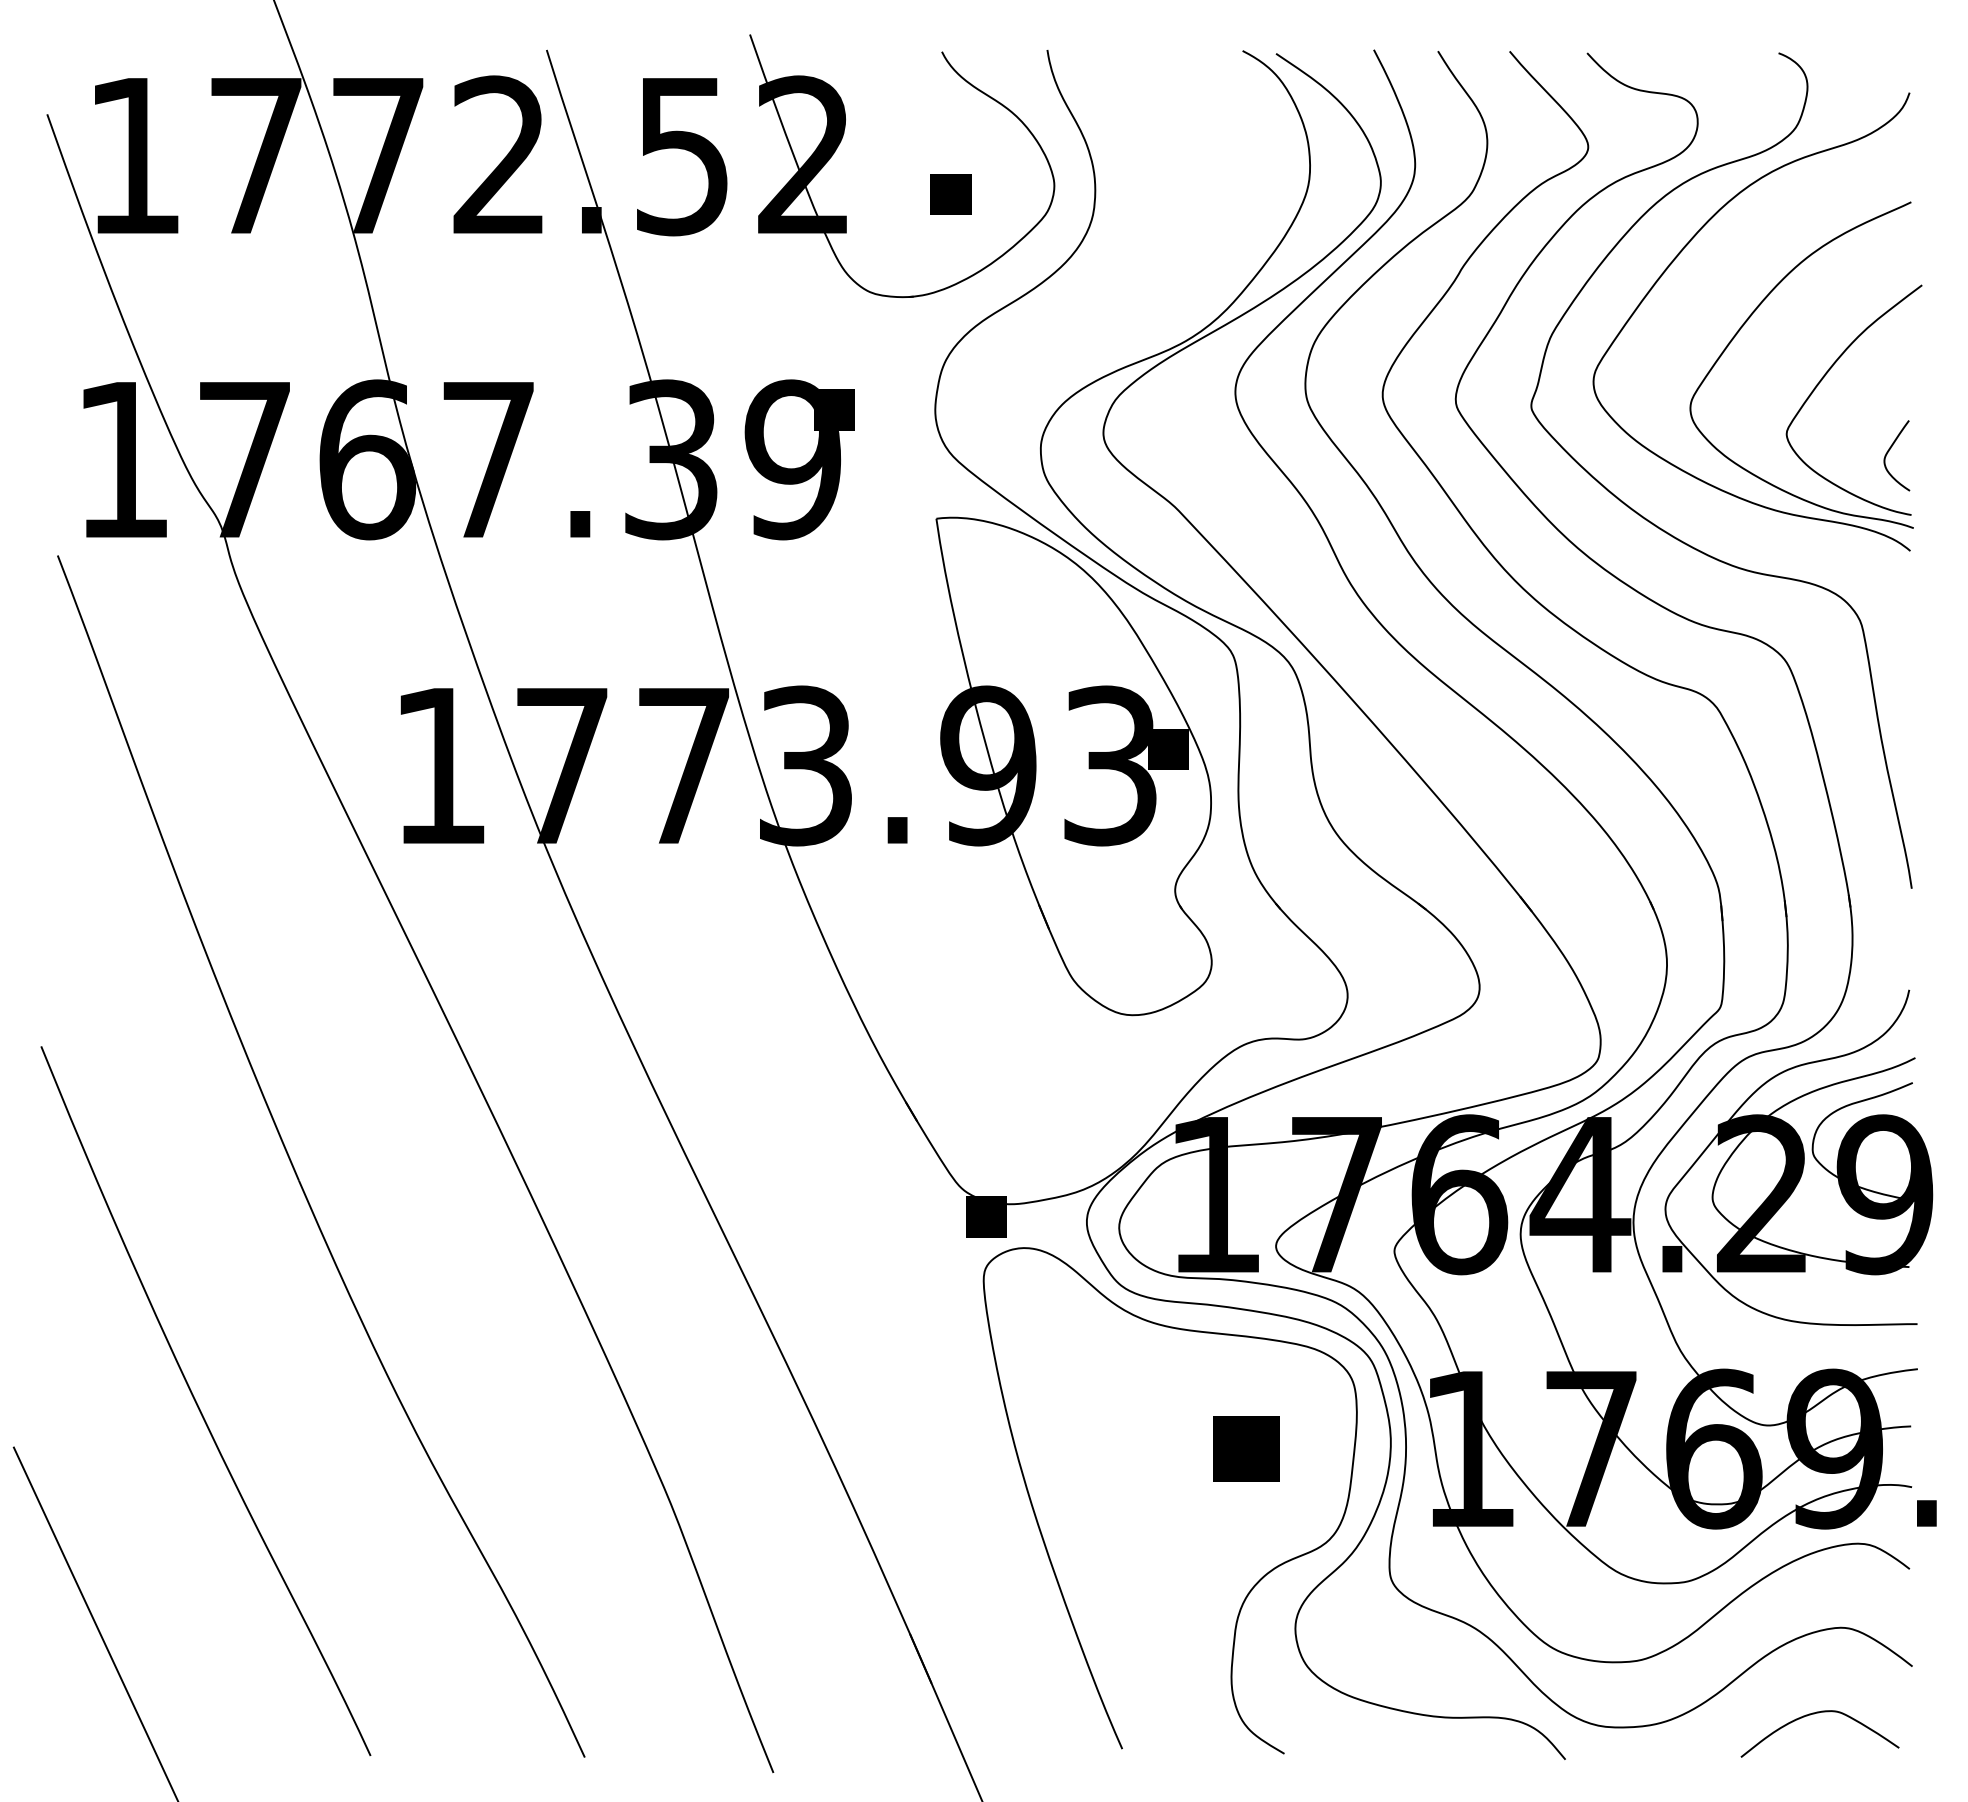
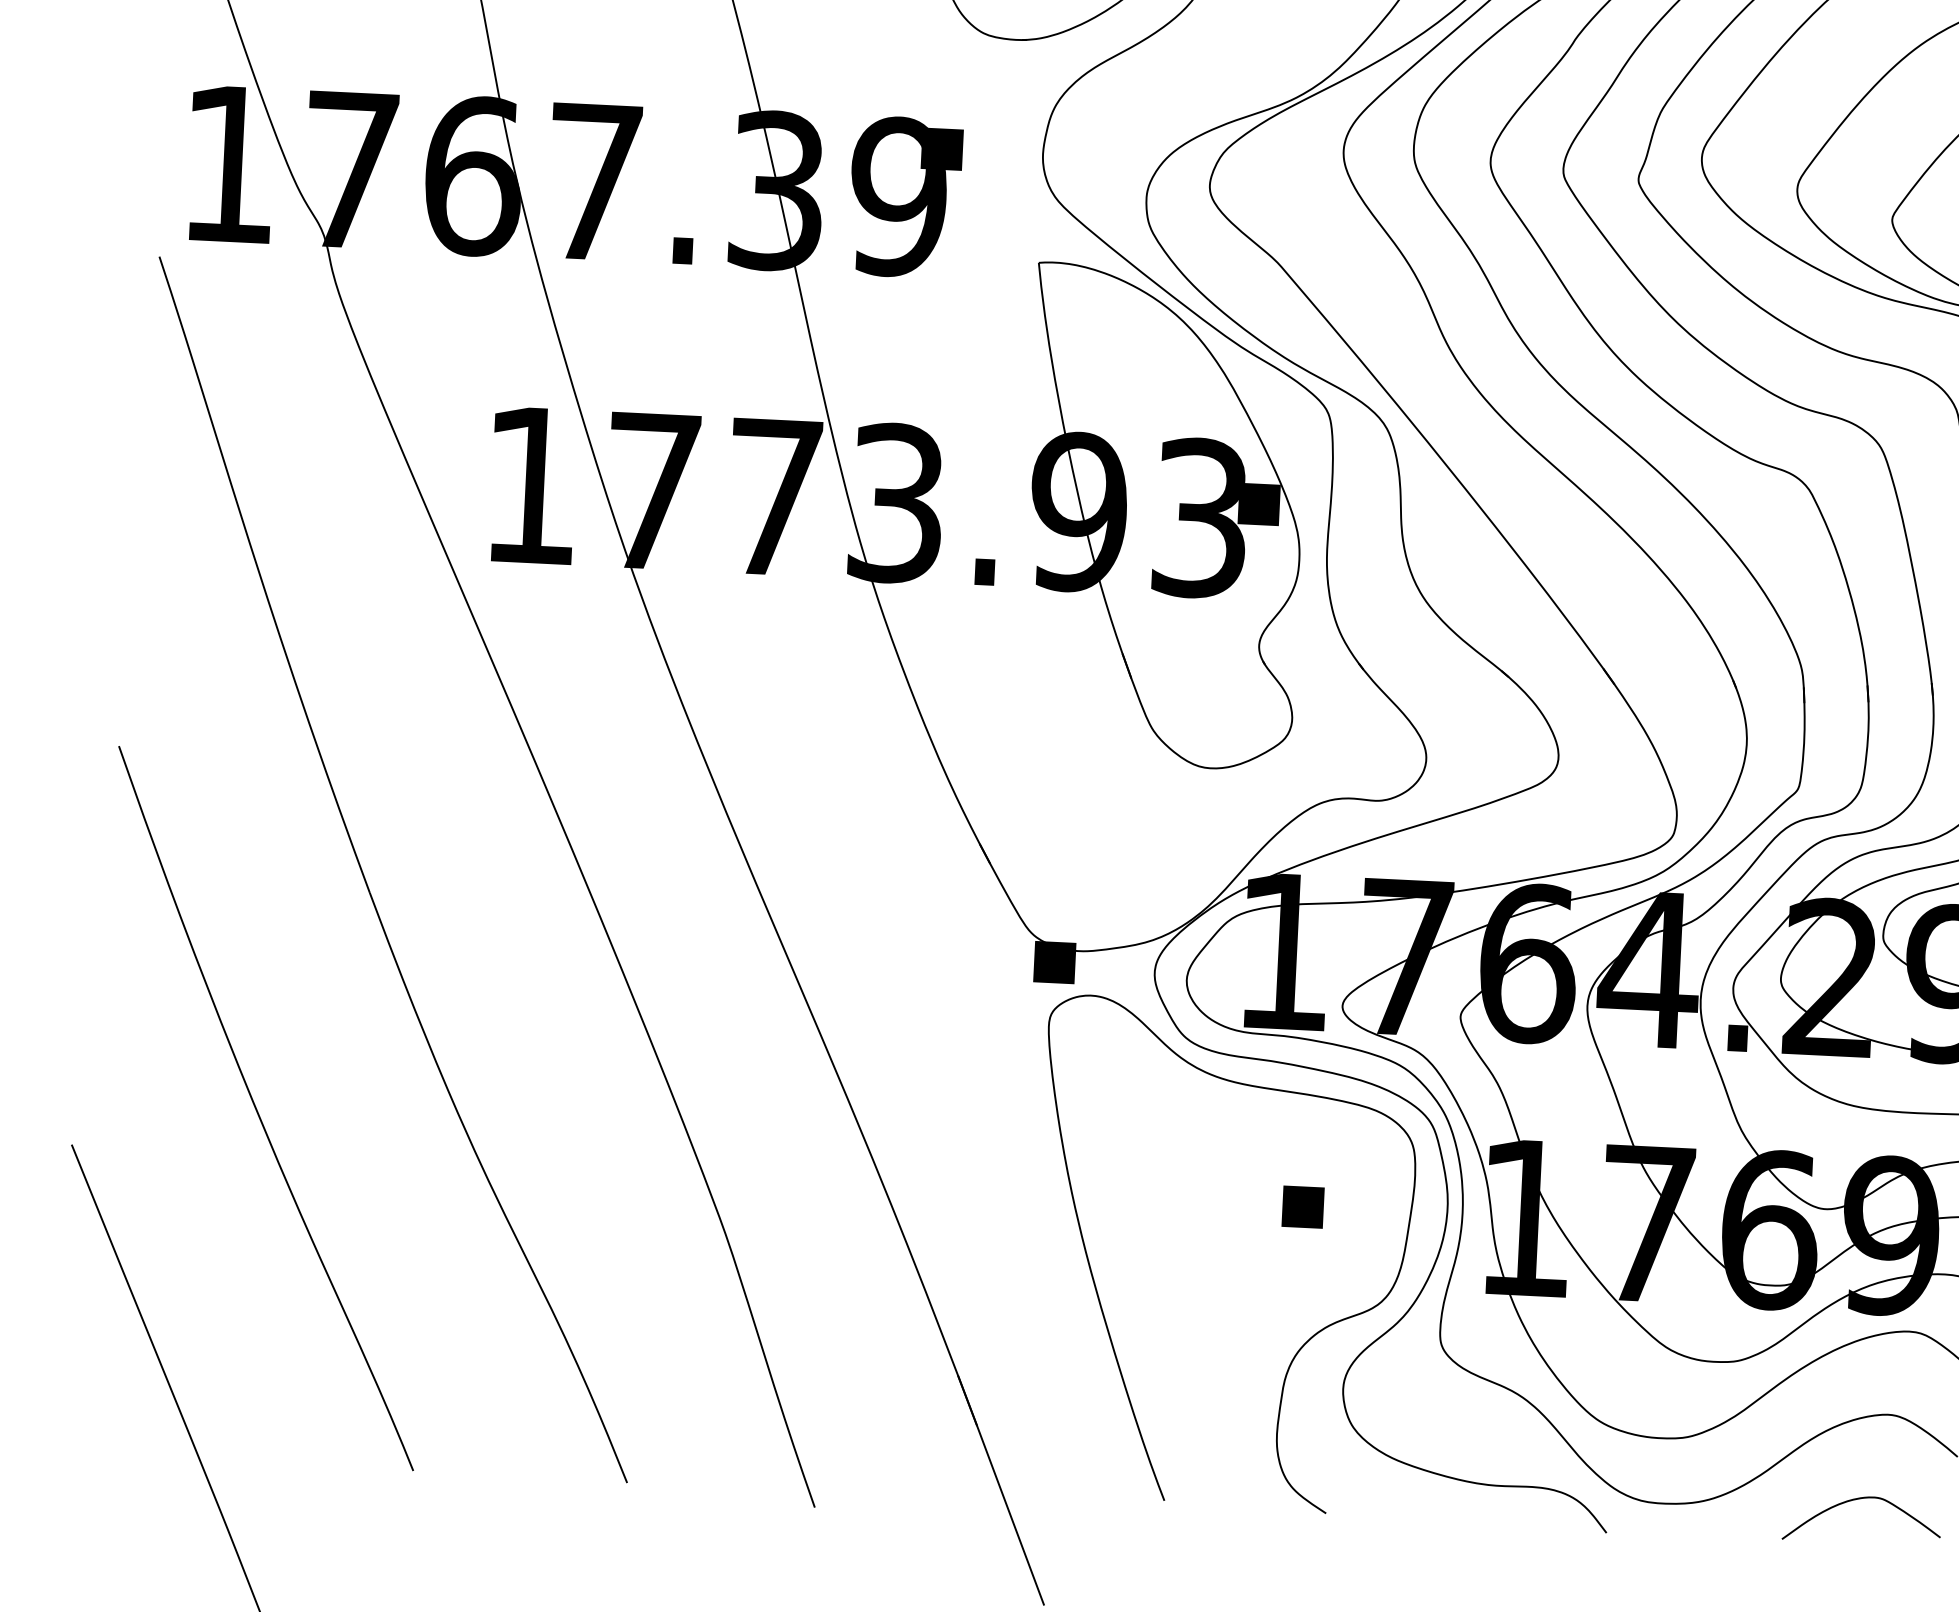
part: (1246, 1448) -> (1303, 1206), size x0.62

